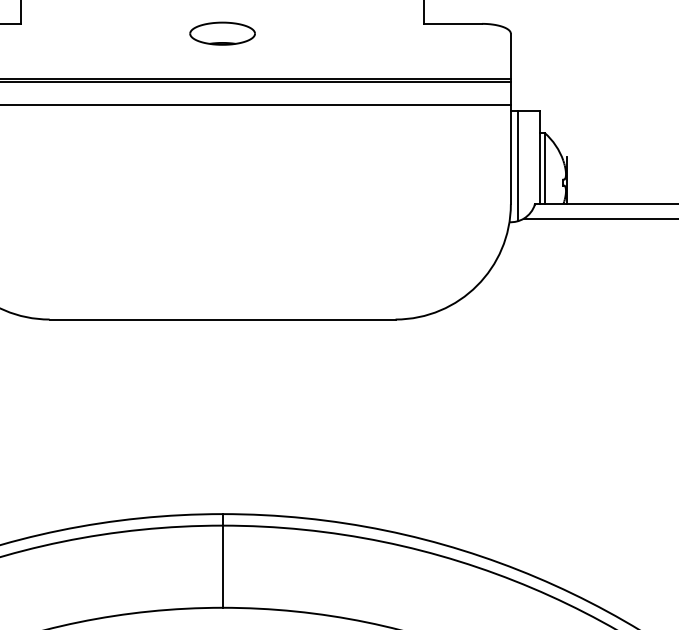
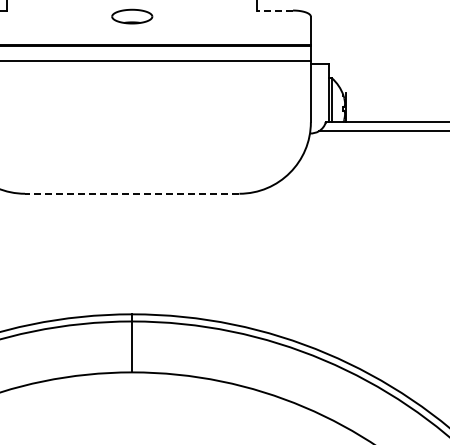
line: (453, 23) -> (275, 10), solid -> dashed
line: (518, 165) -> (315, 98), removed
line: (221, 319) -> (131, 193), solid -> dashed

